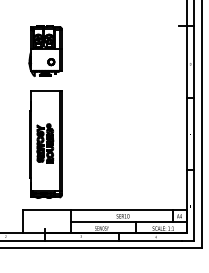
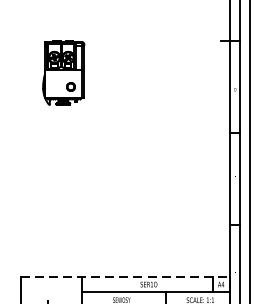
part: (45, 50) -> (63, 72), moved
part: (45, 144) -> (49, 192), removed
line: (104, 210) -> (125, 277), solid -> dashed

